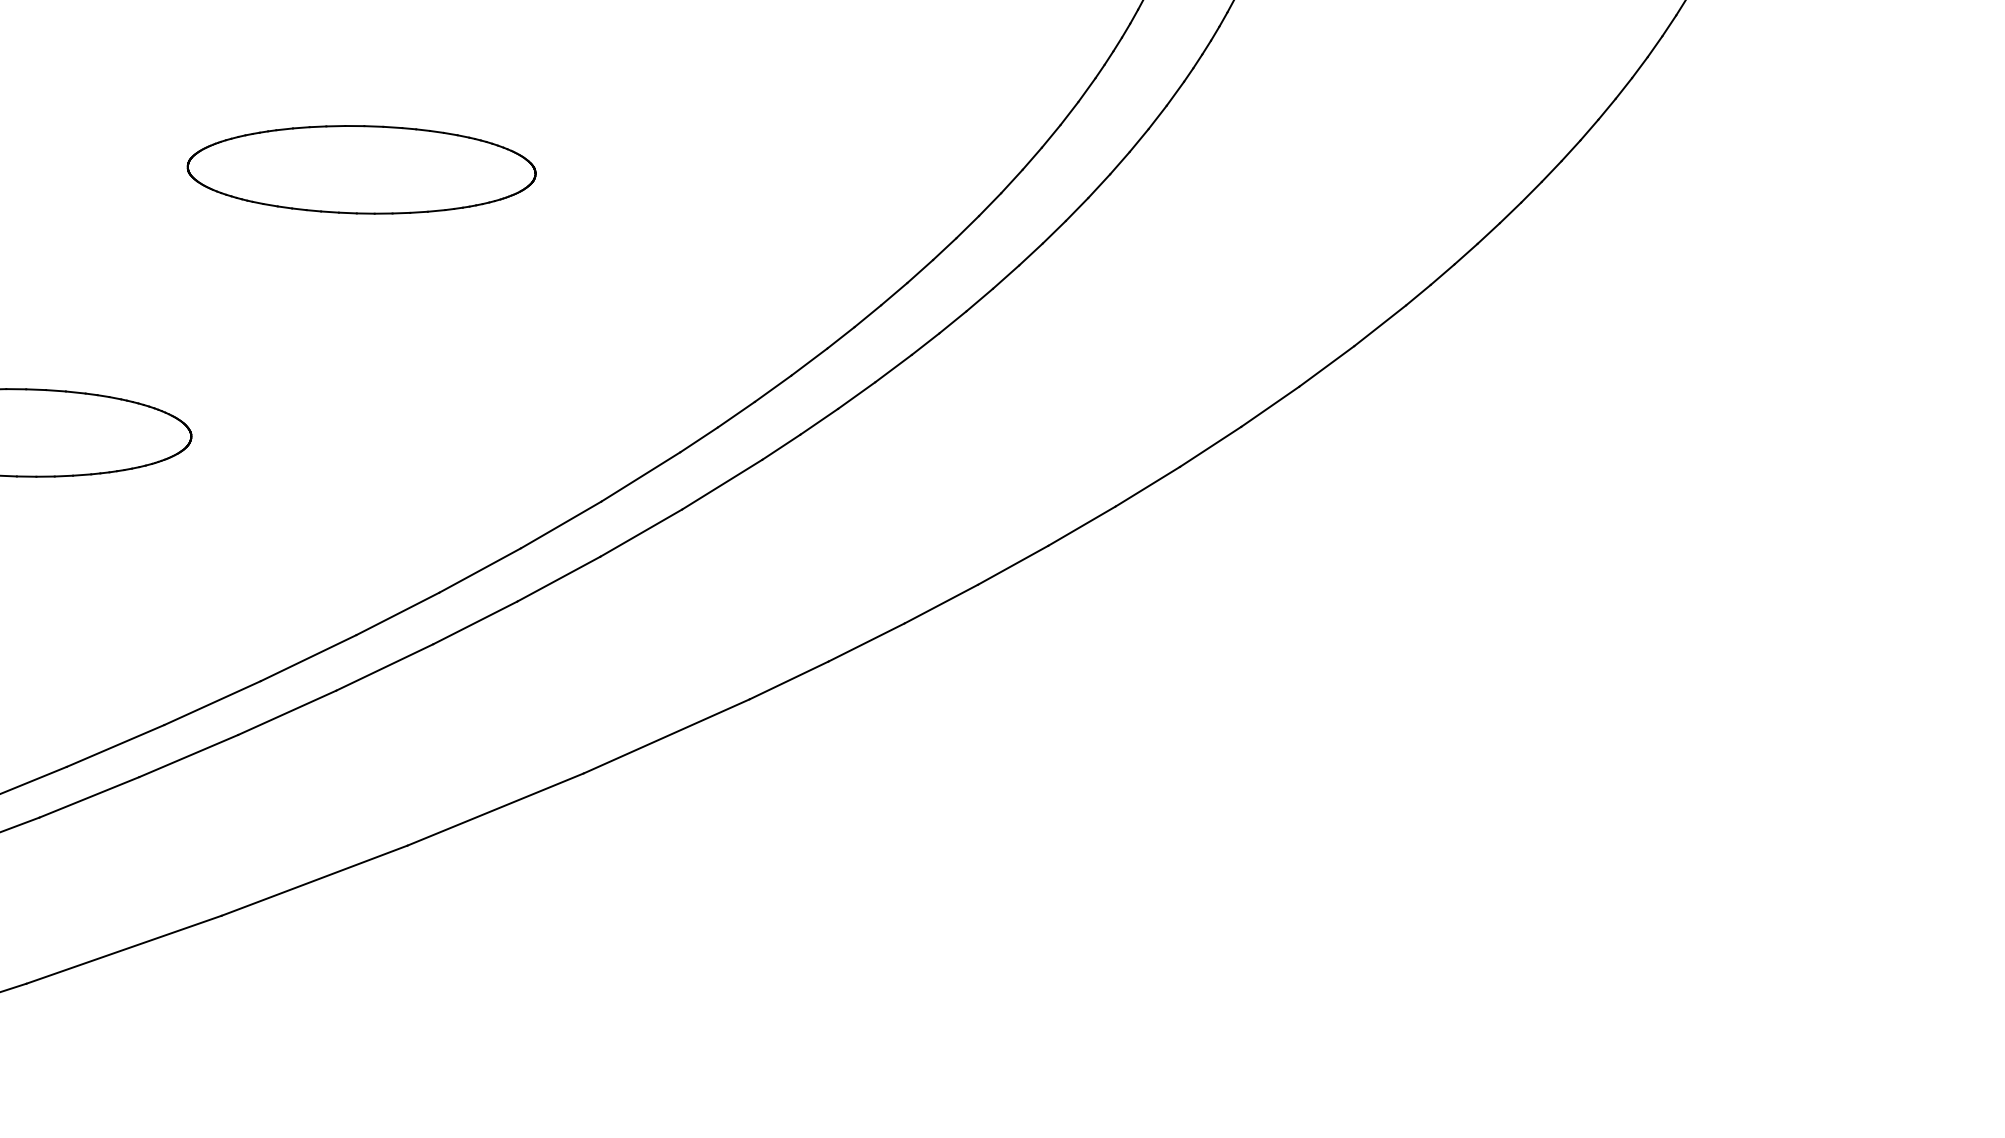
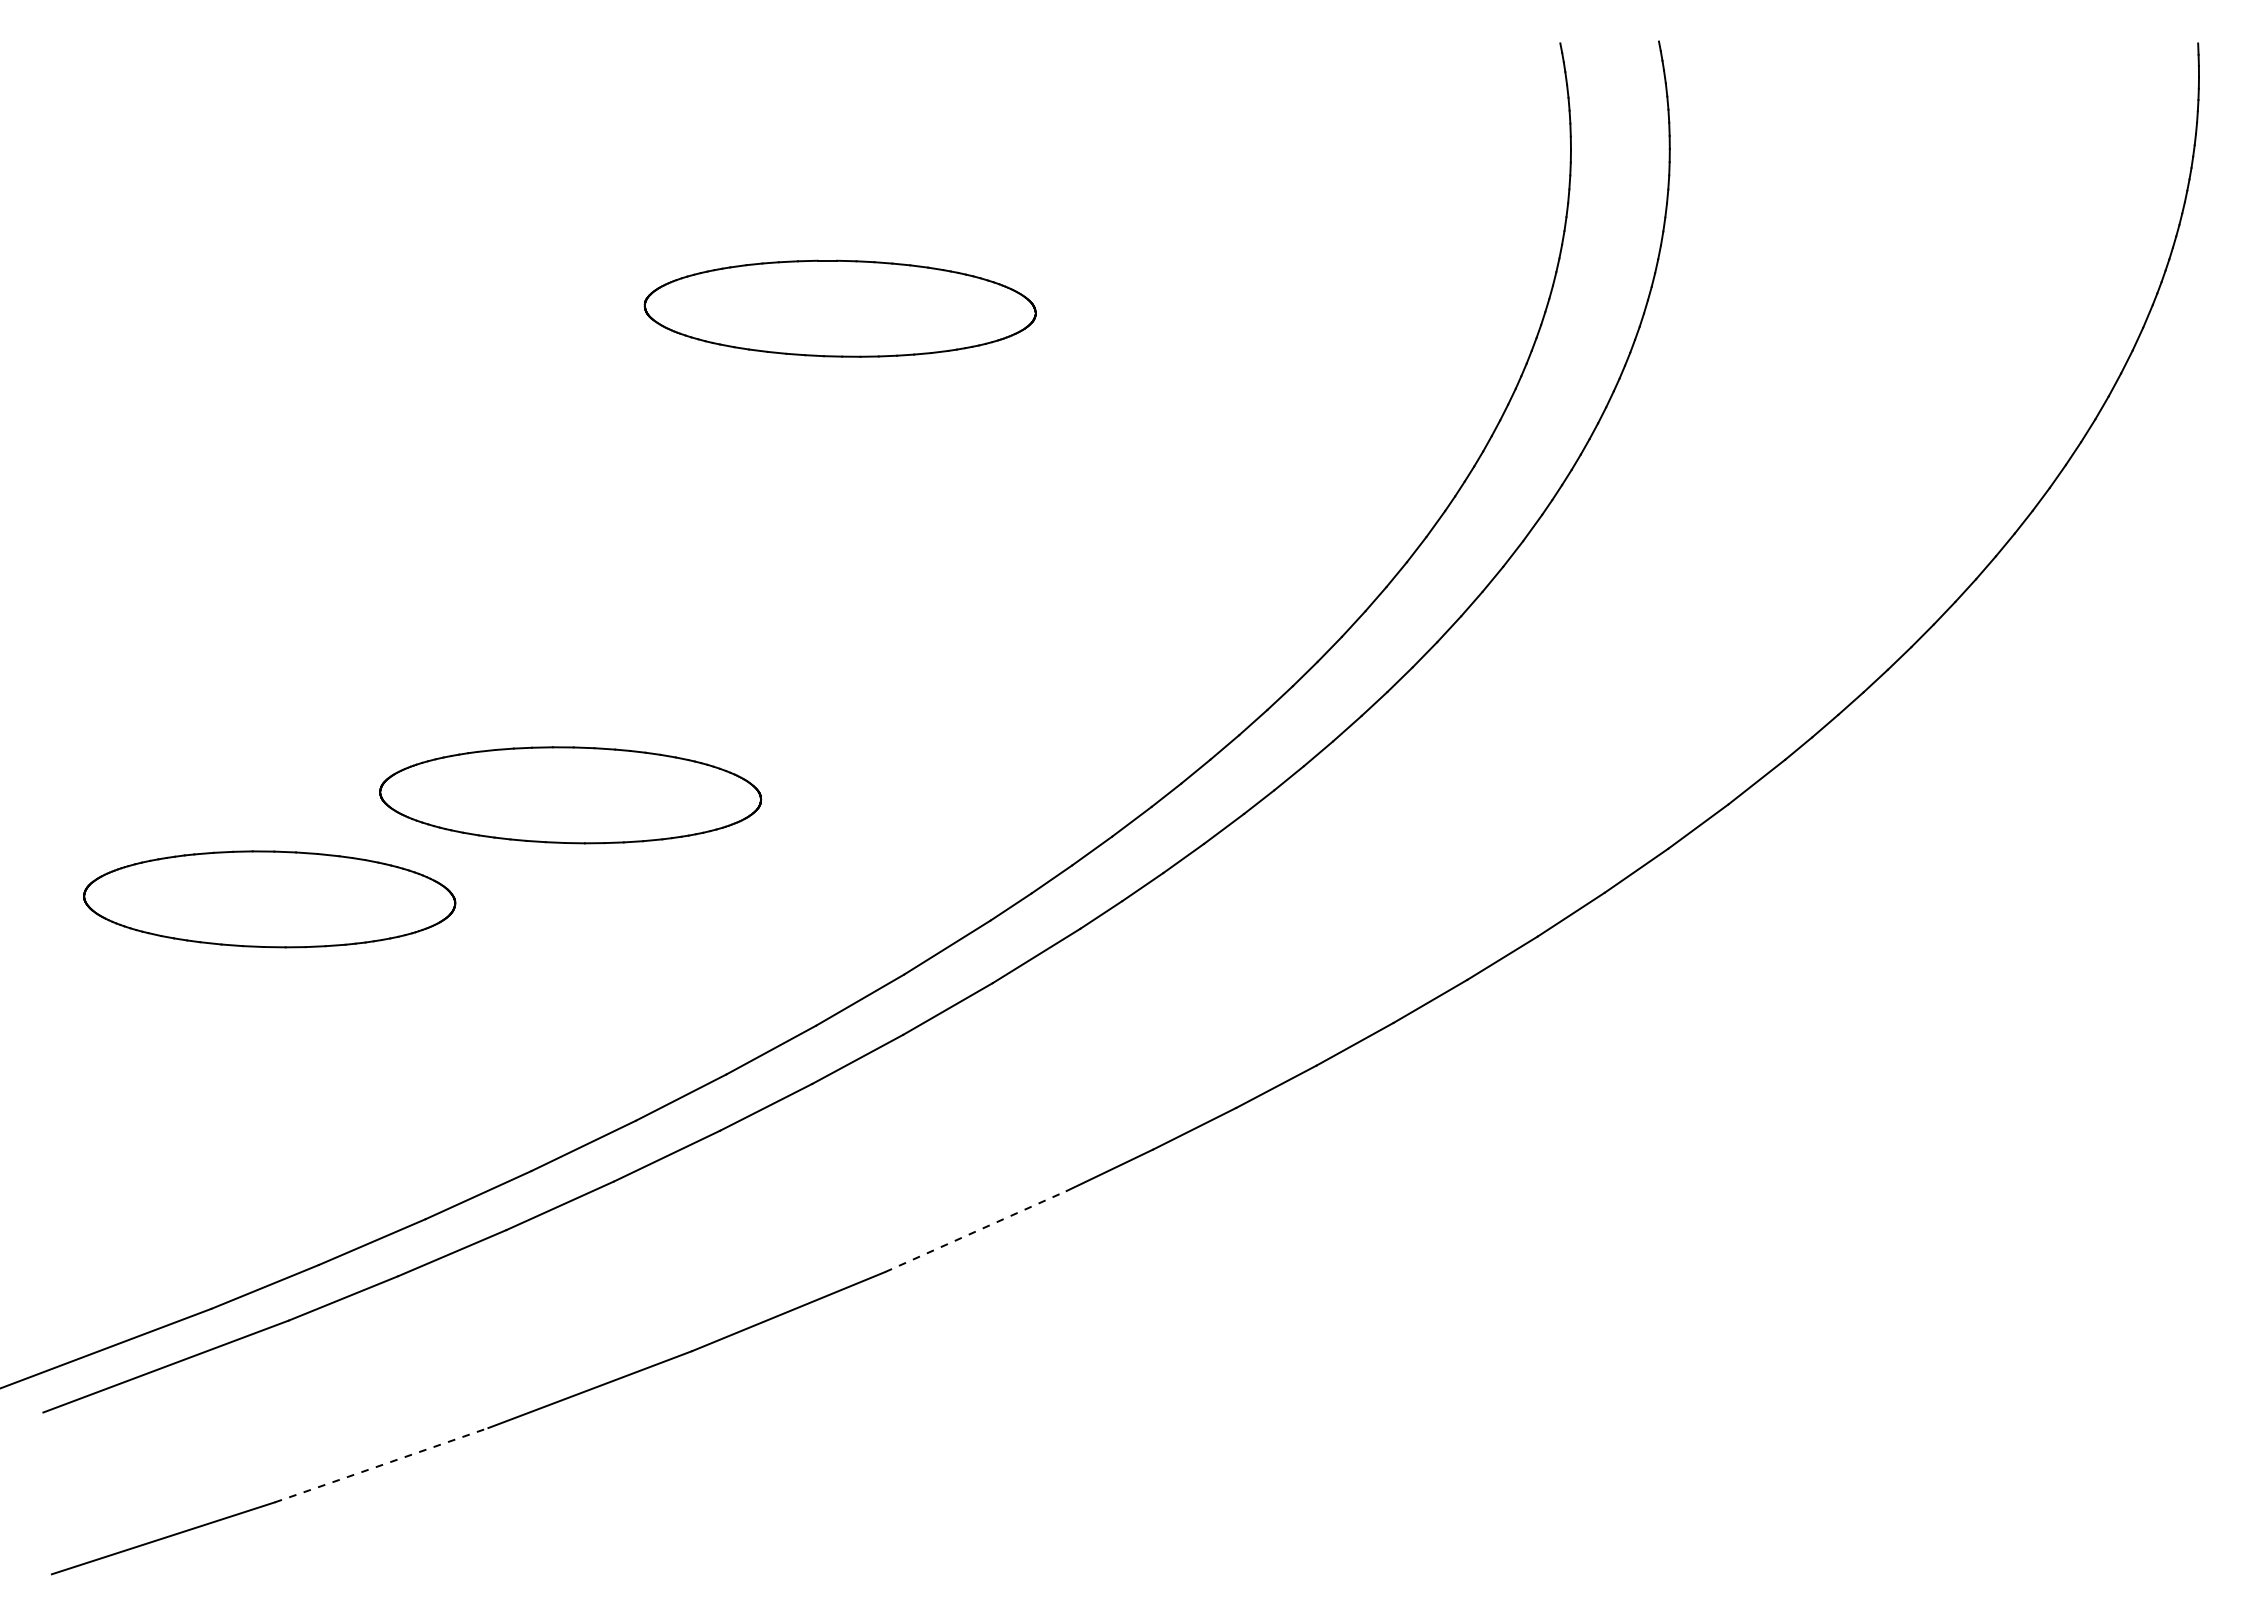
part: (361, 170) -> (570, 795), moved
line: (667, 736) -> (976, 1231), solid -> dashed
line: (124, 949) -> (382, 1465), solid -> dashed

